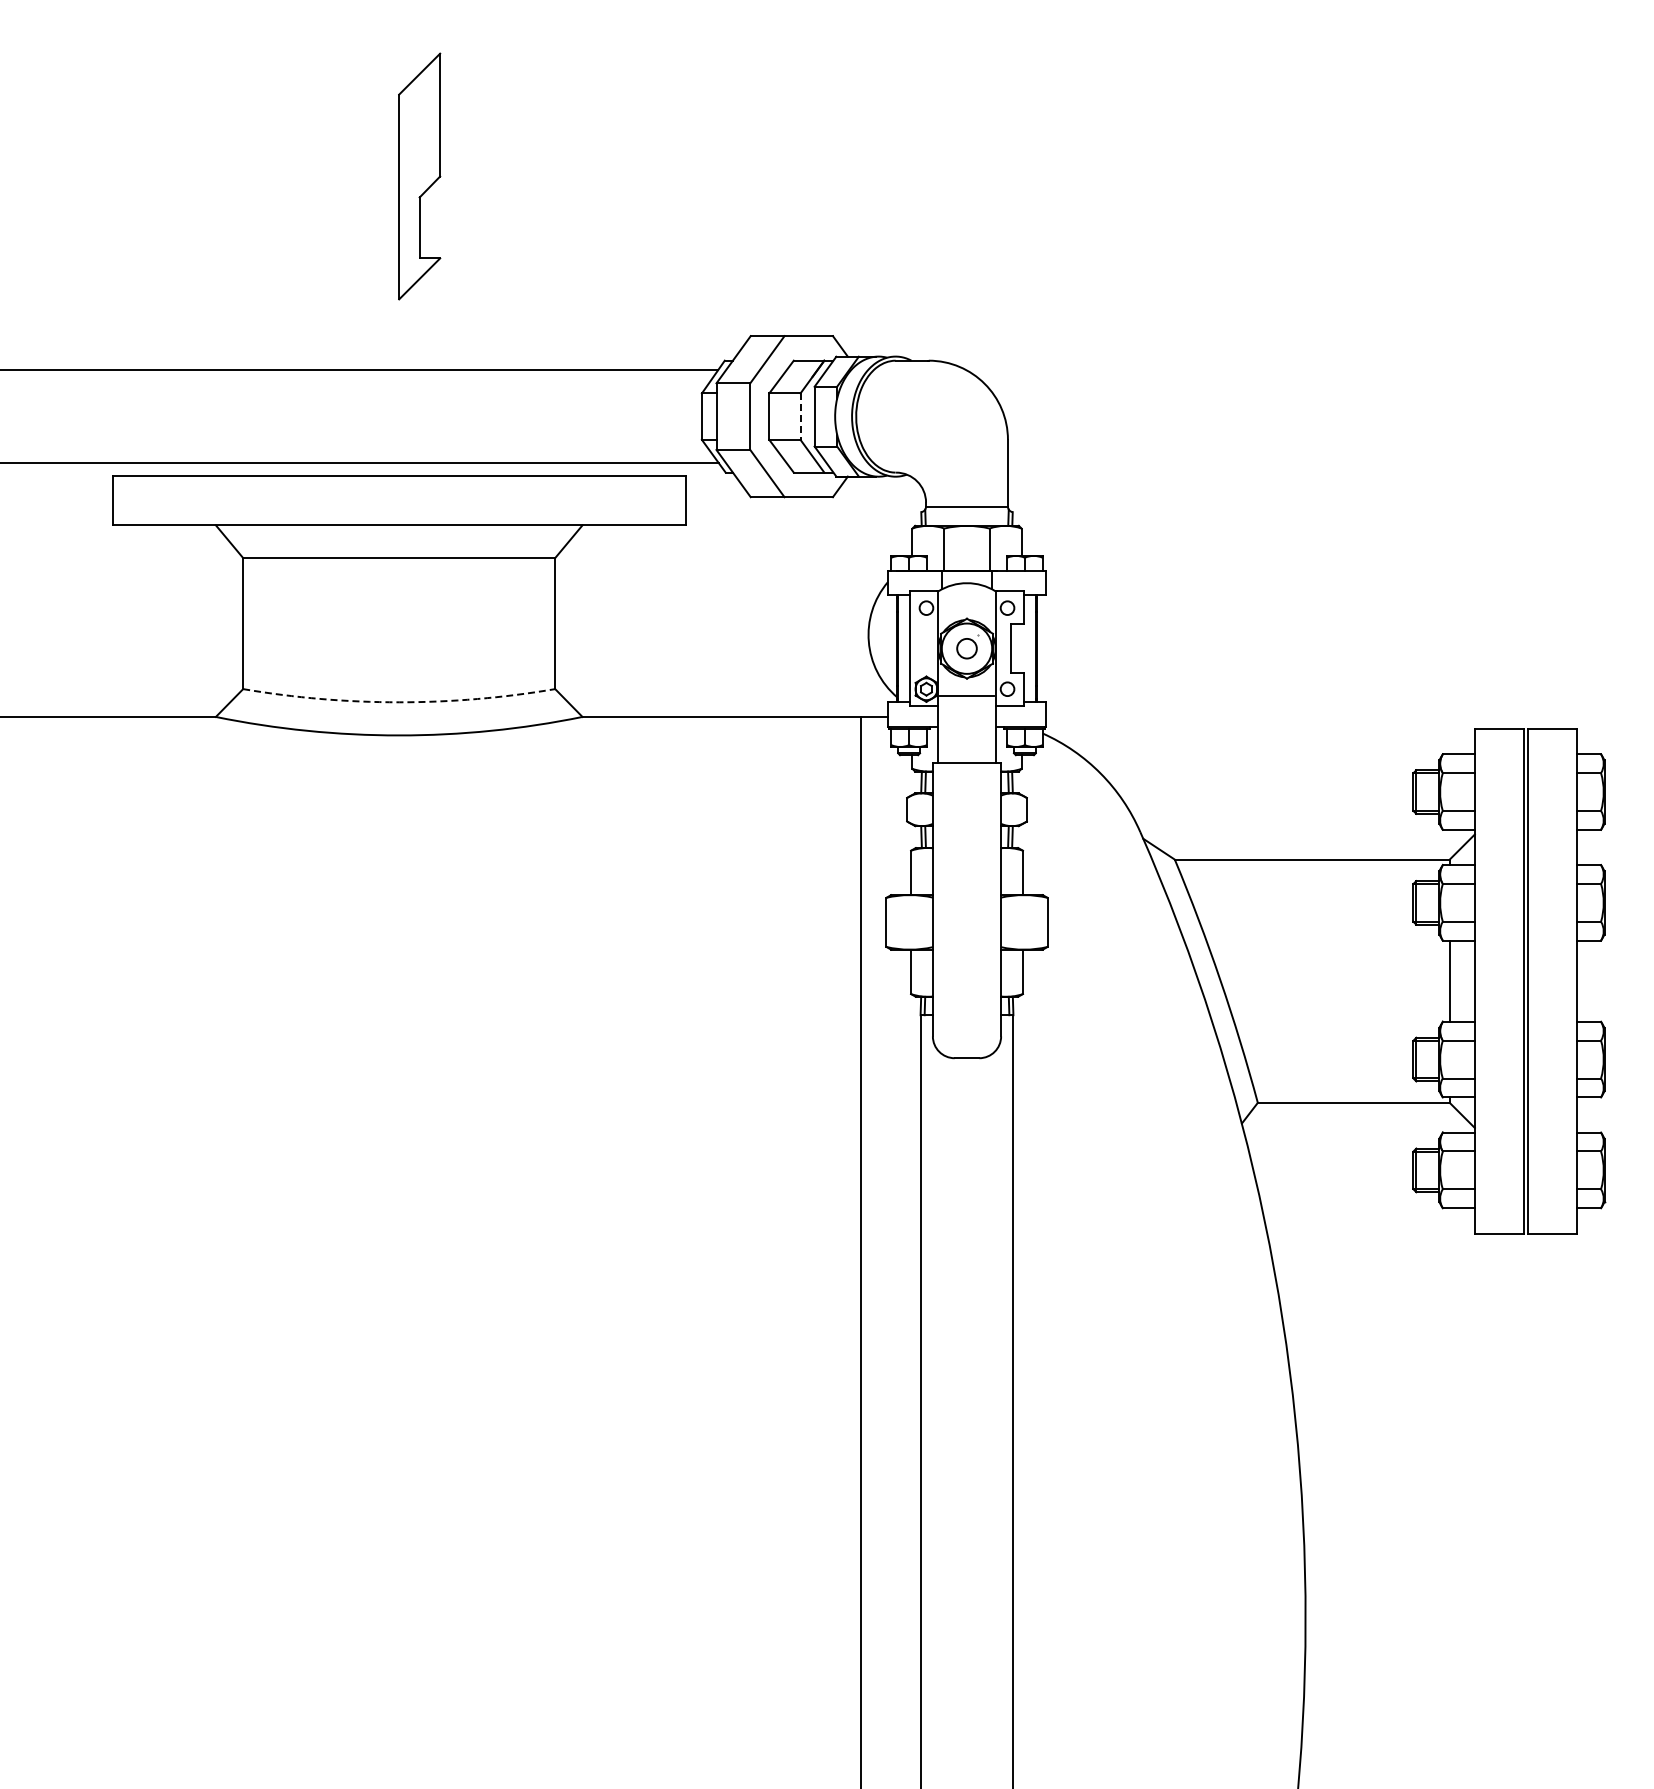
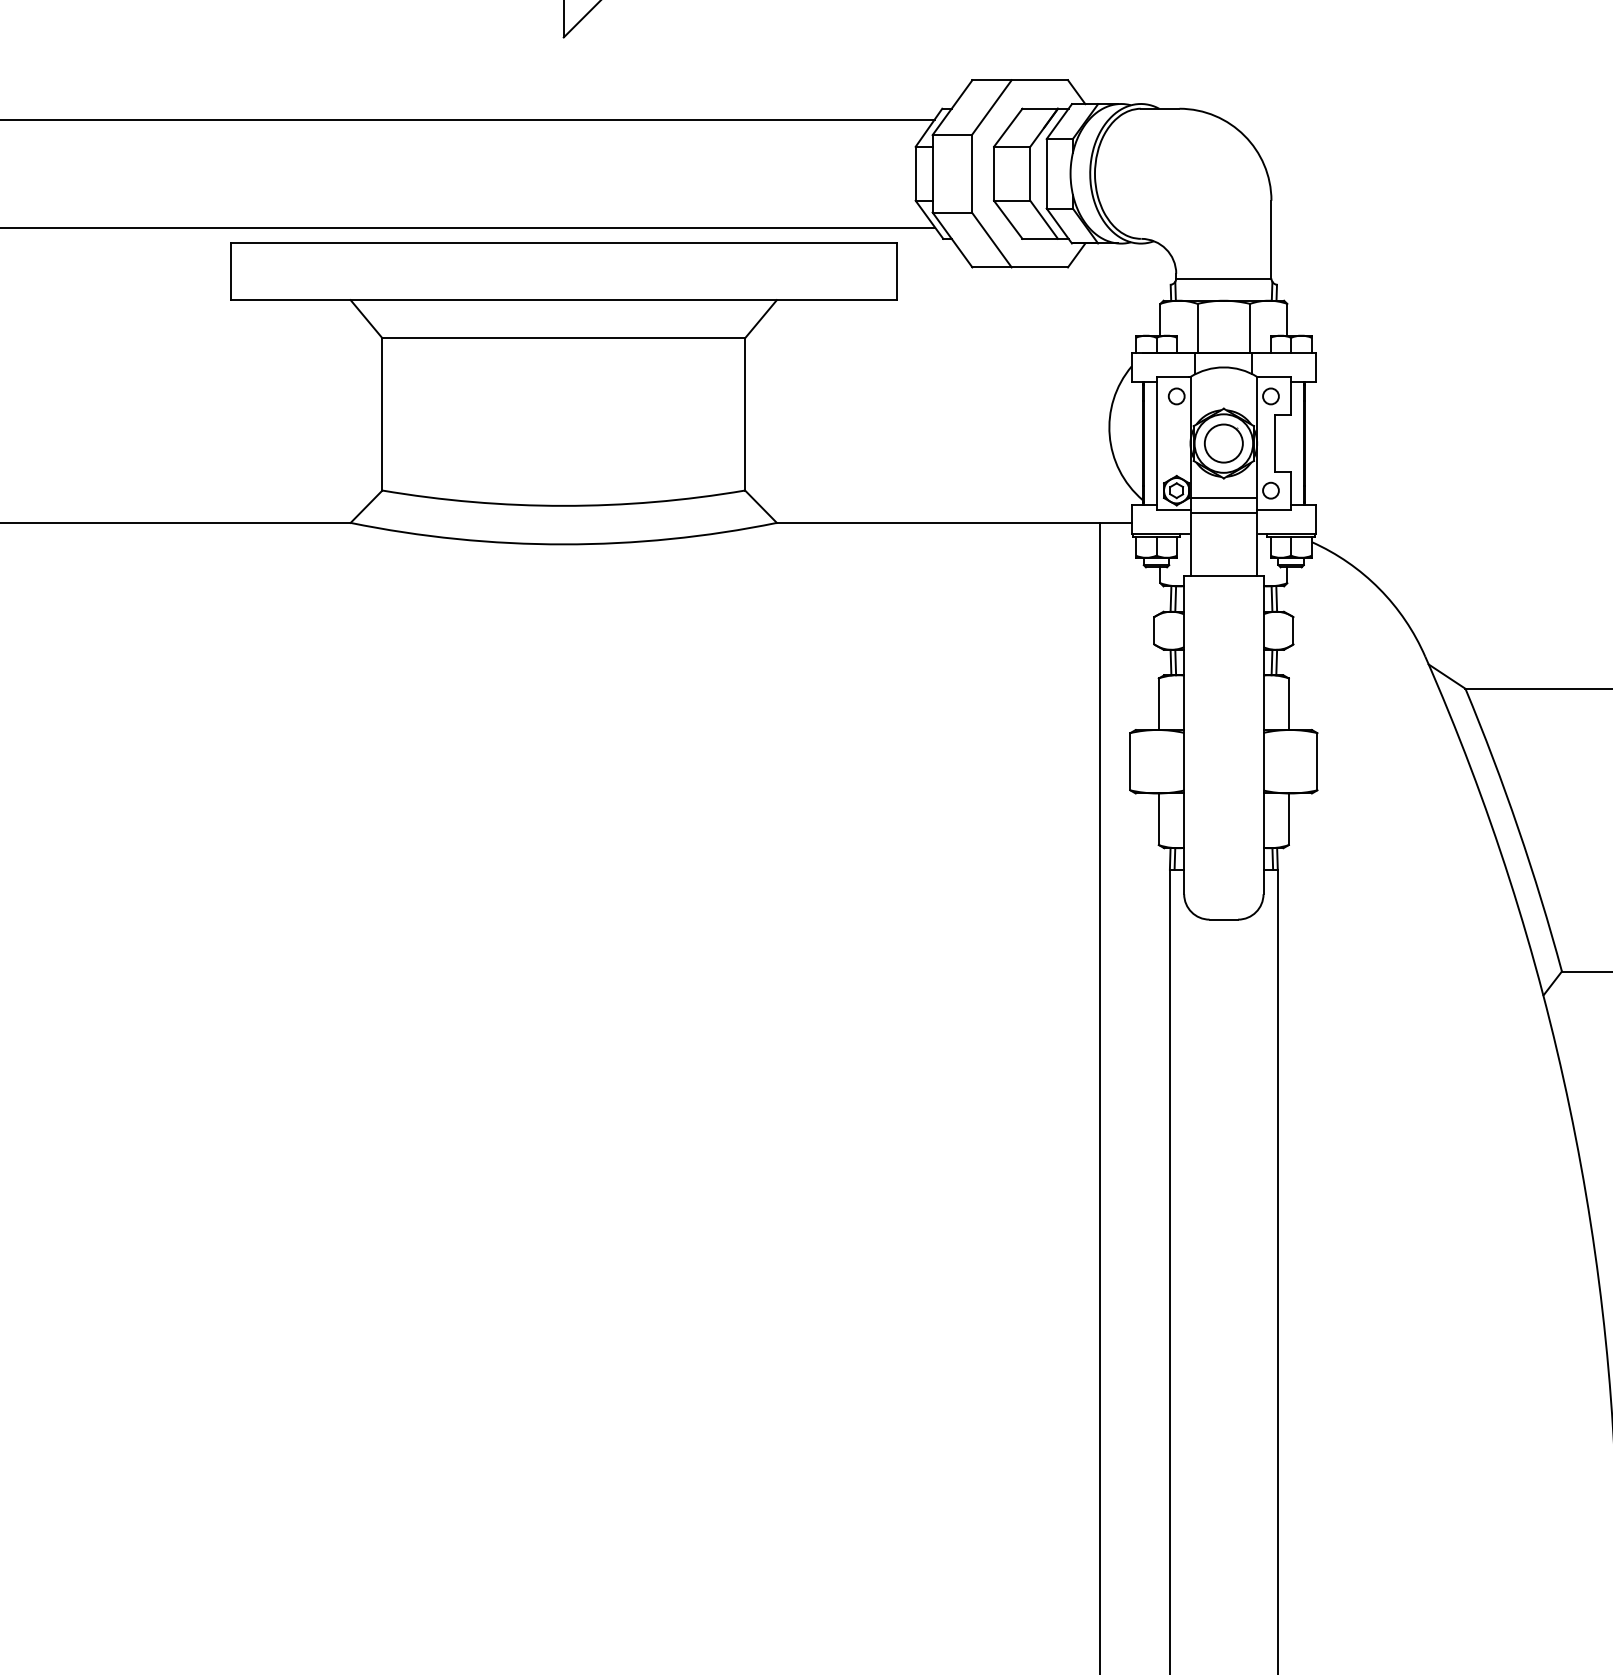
line: (800, 417) -> (1030, 174), dashed -> solid
circle: (966, 648) -> (1223, 443), size x1.67
arc: (399, 702) -> (564, 506), dashed -> solid
line: (966, 708) -> (1223, 513), added

